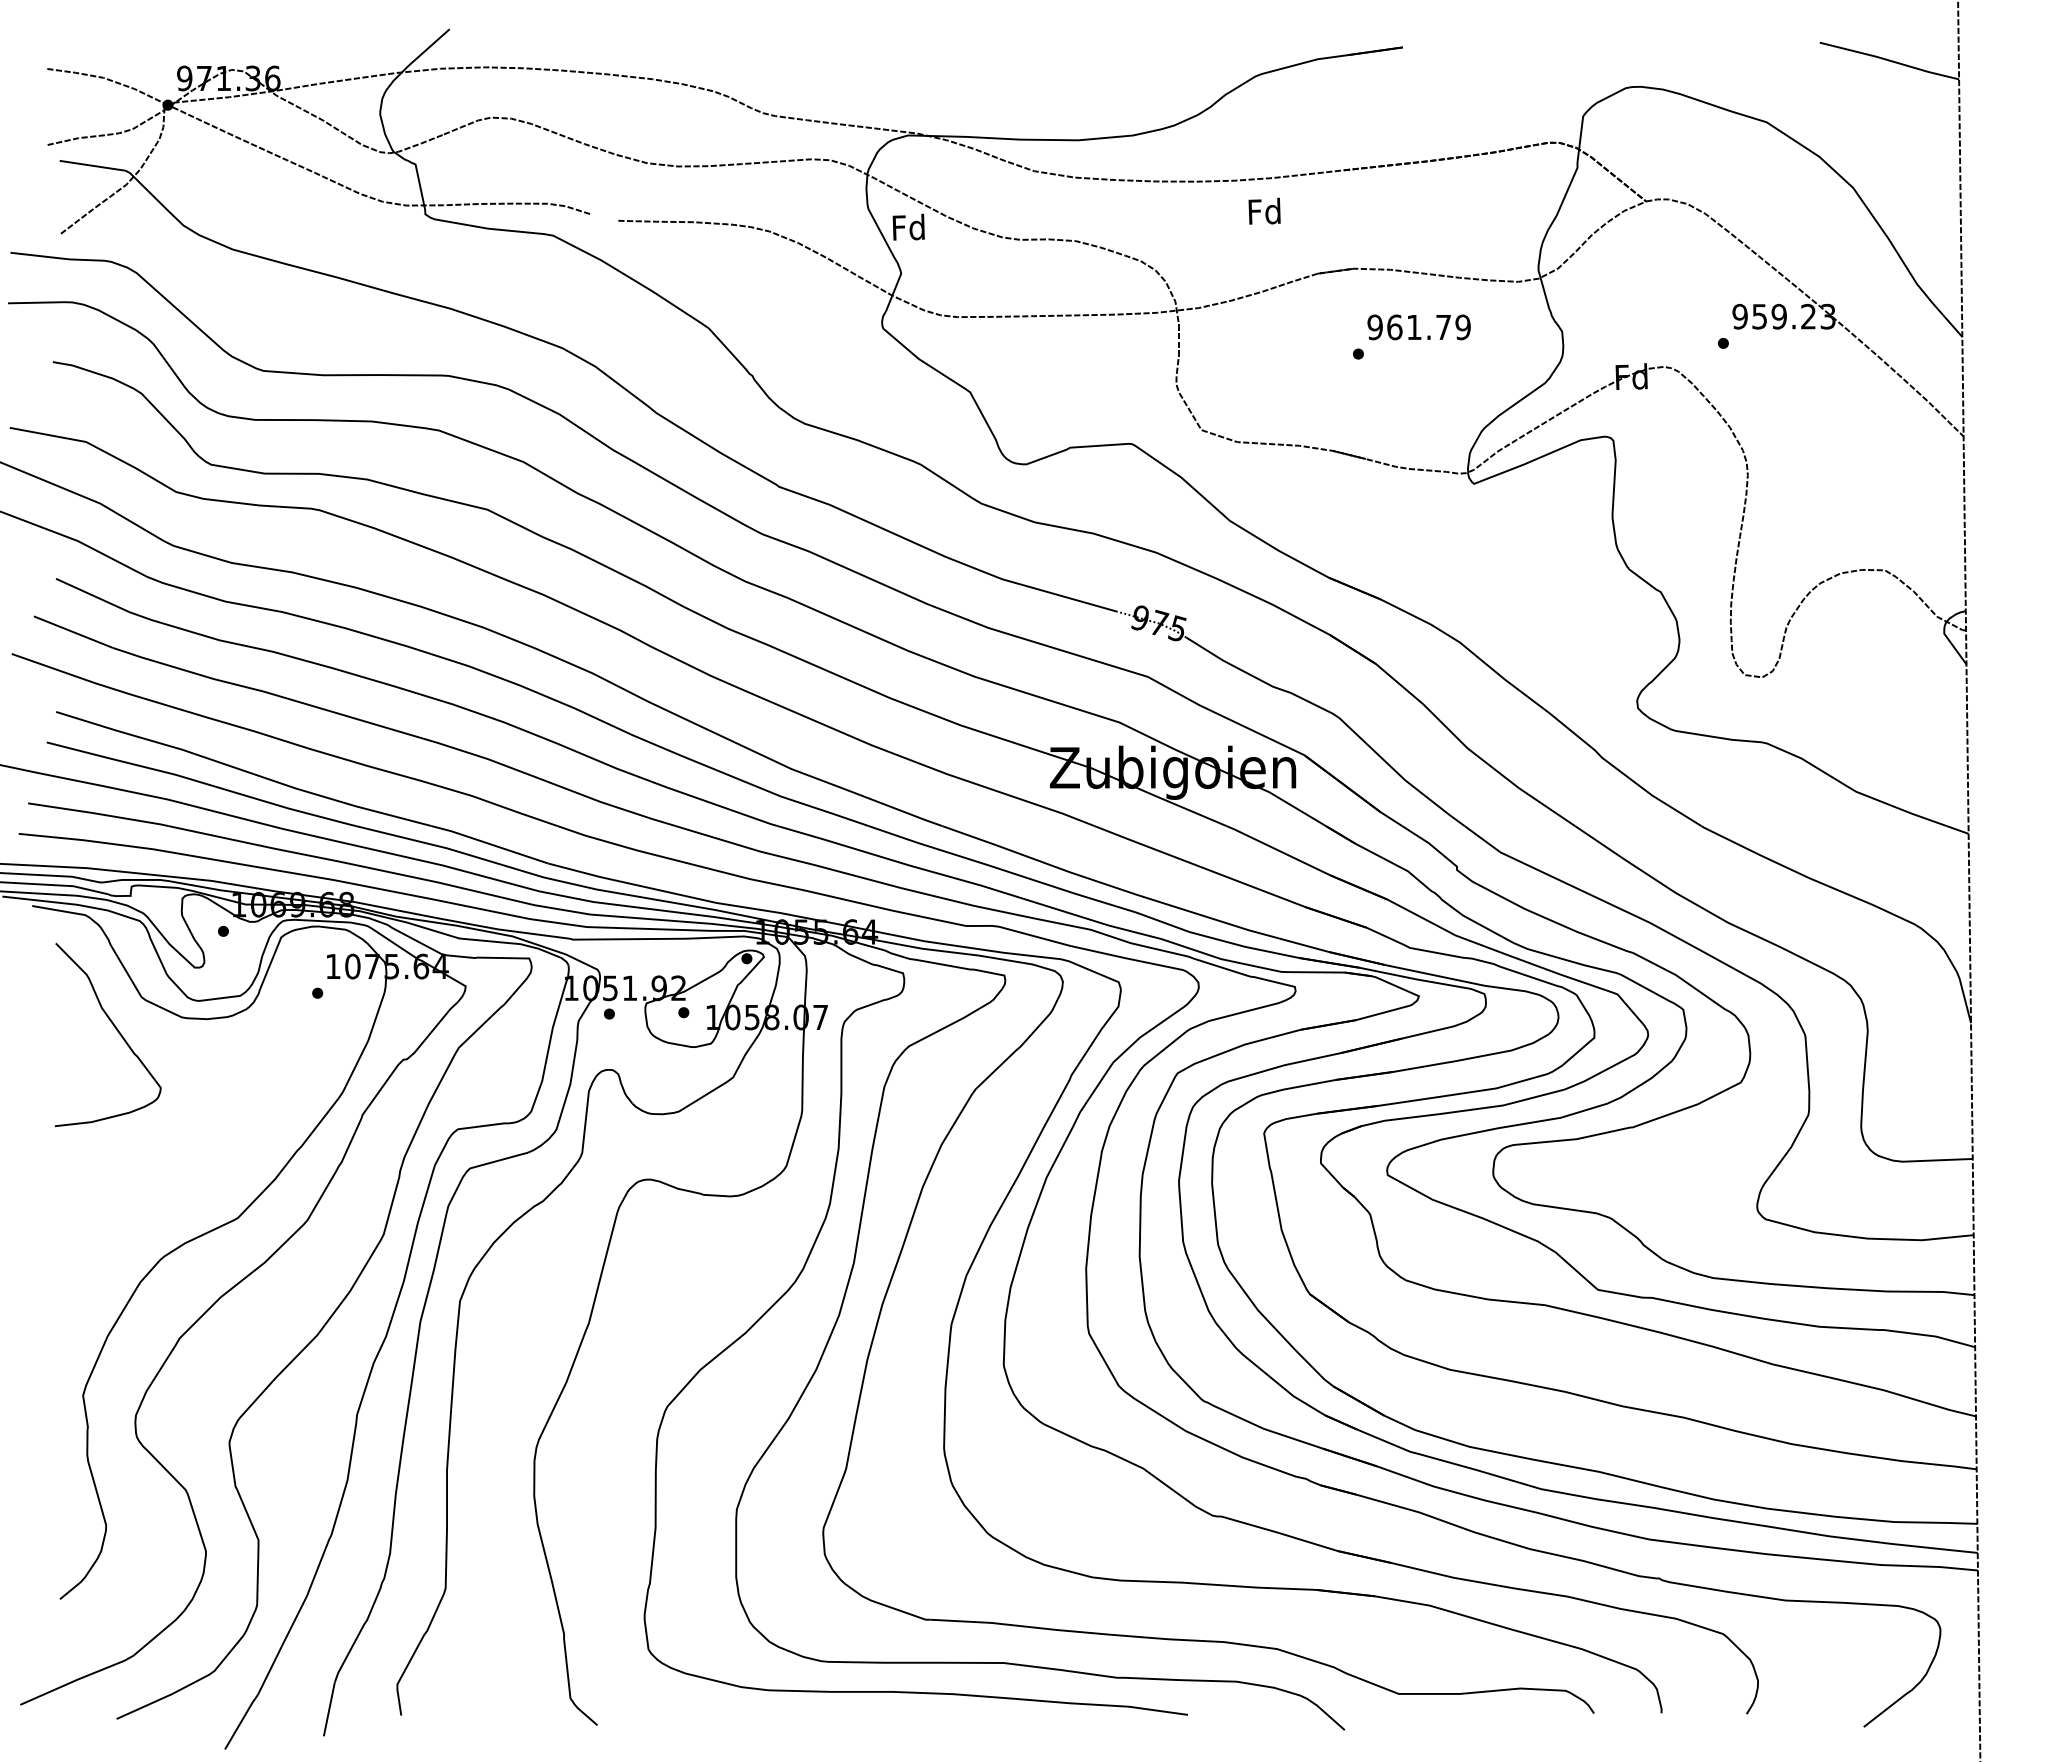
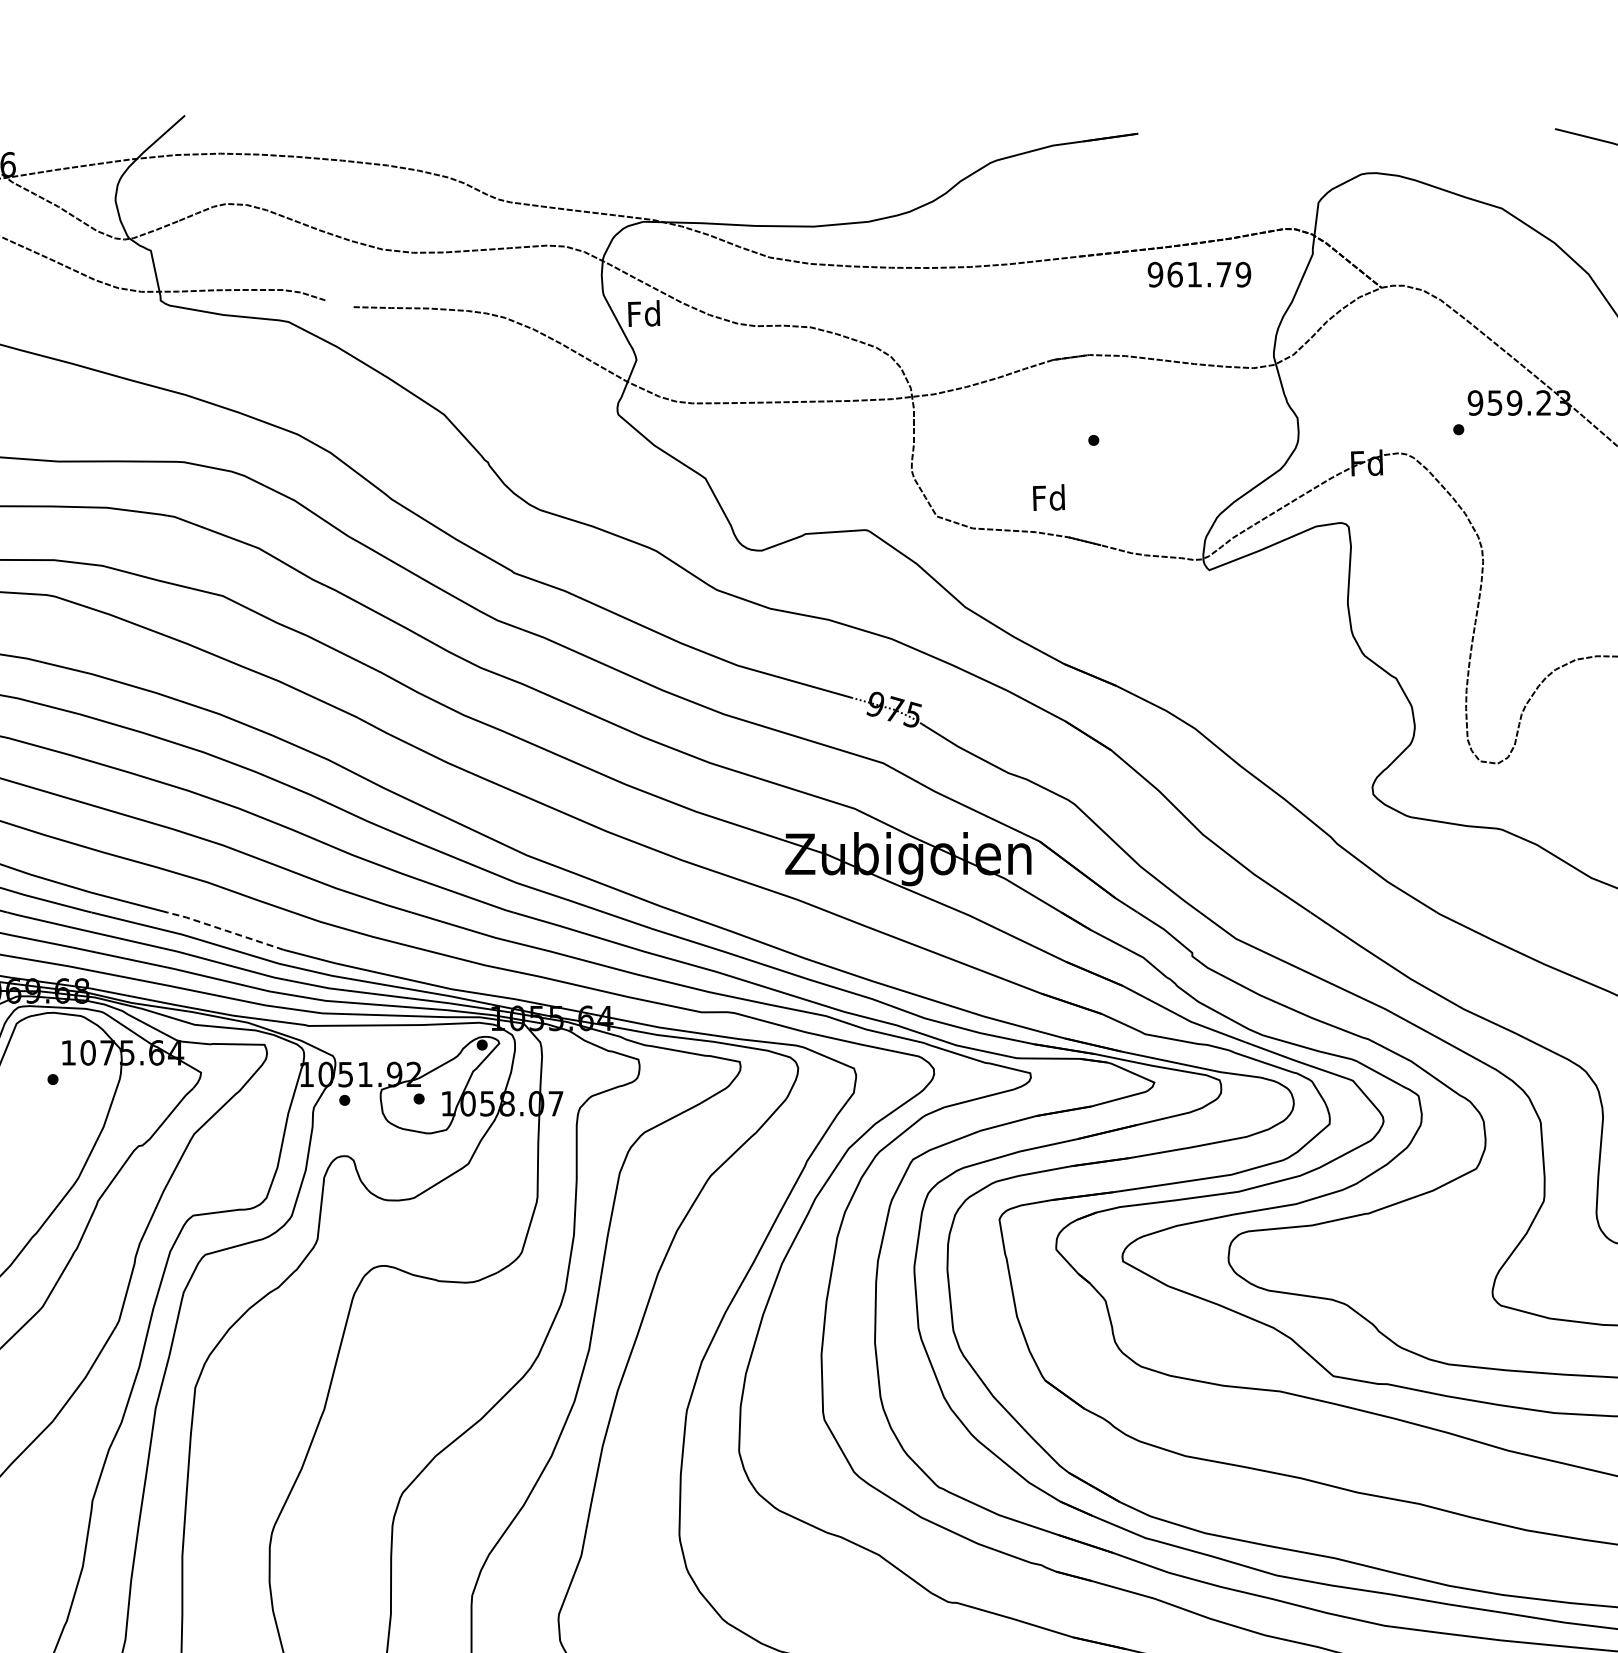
text: (1264, 210) -> (1048, 496), moved
text: (1418, 327) -> (1198, 274), moved
line: (489, 843) -> (224, 929), solid -> dashed

